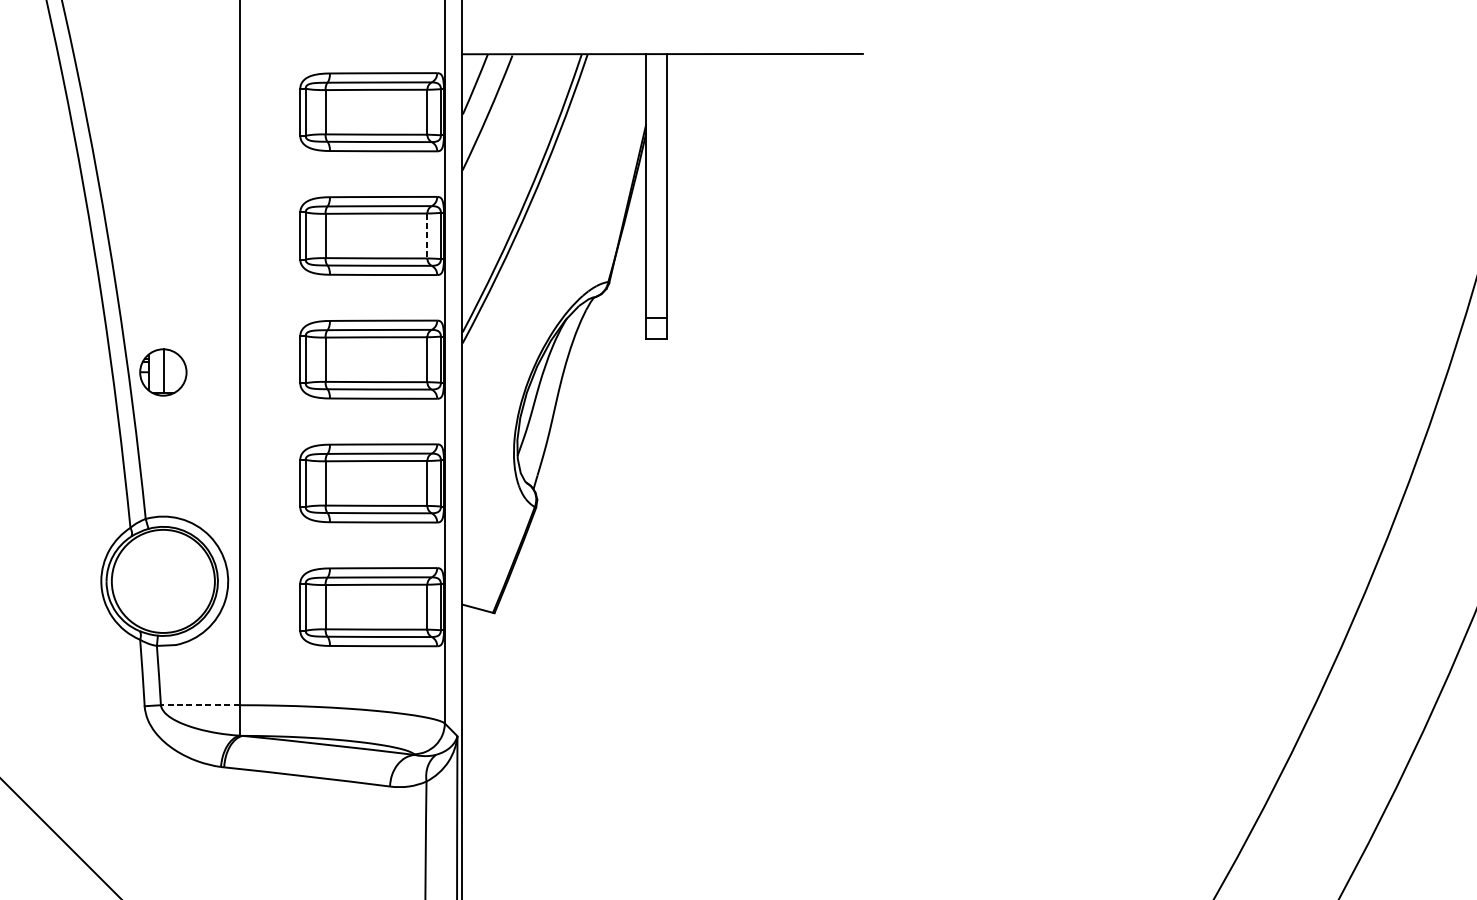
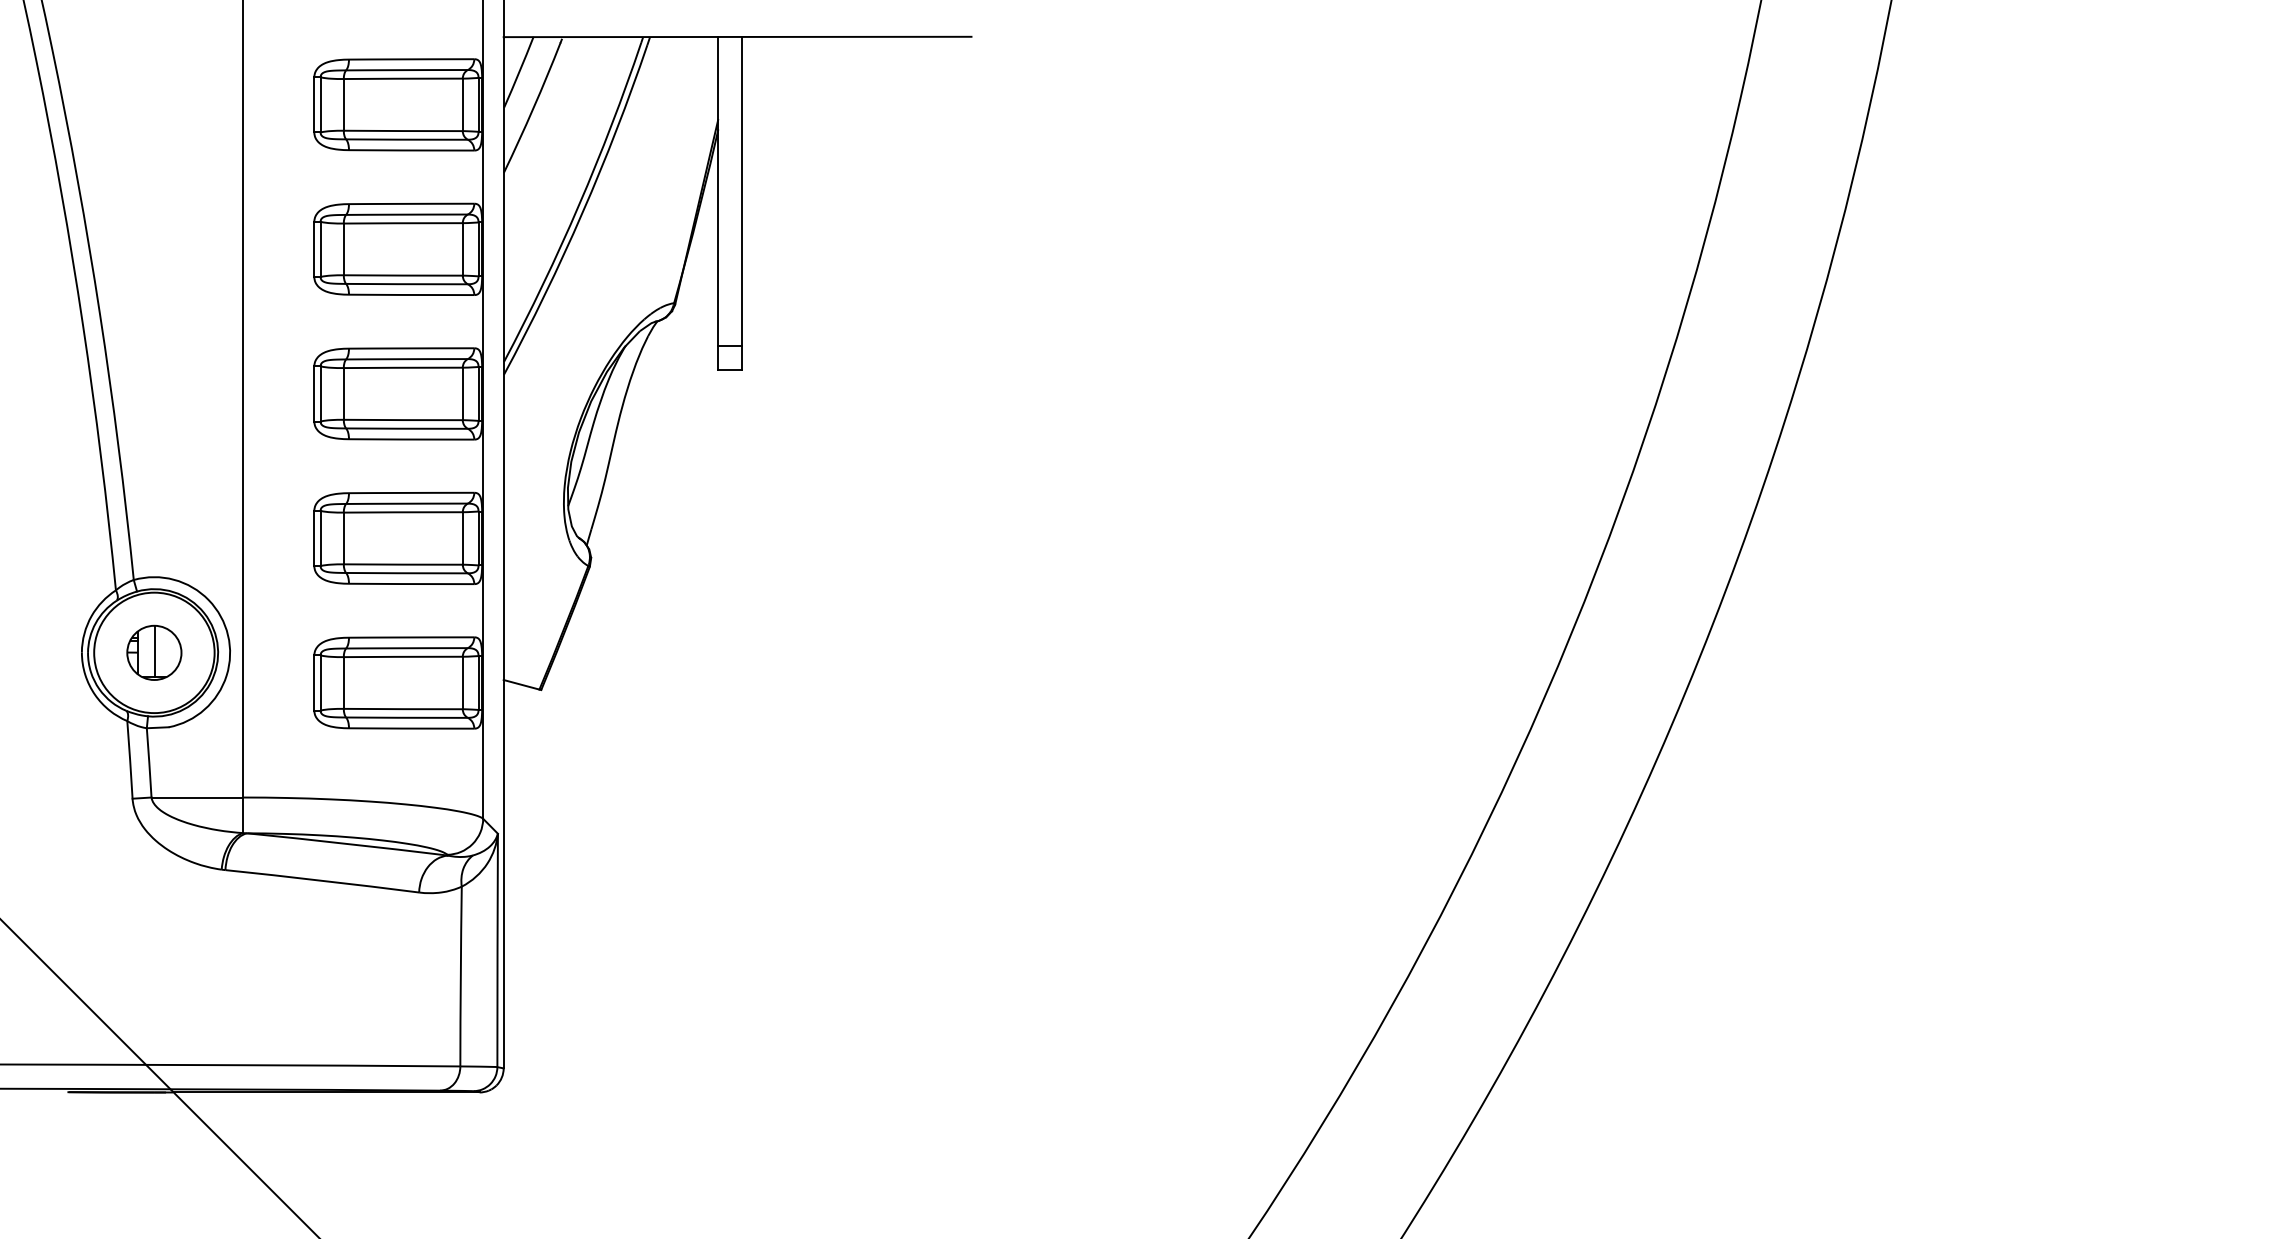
line: (427, 236) -> (462, 249), dashed -> solid
part: (163, 372) -> (154, 652), moved
line: (200, 705) -> (197, 797), dashed -> solid

